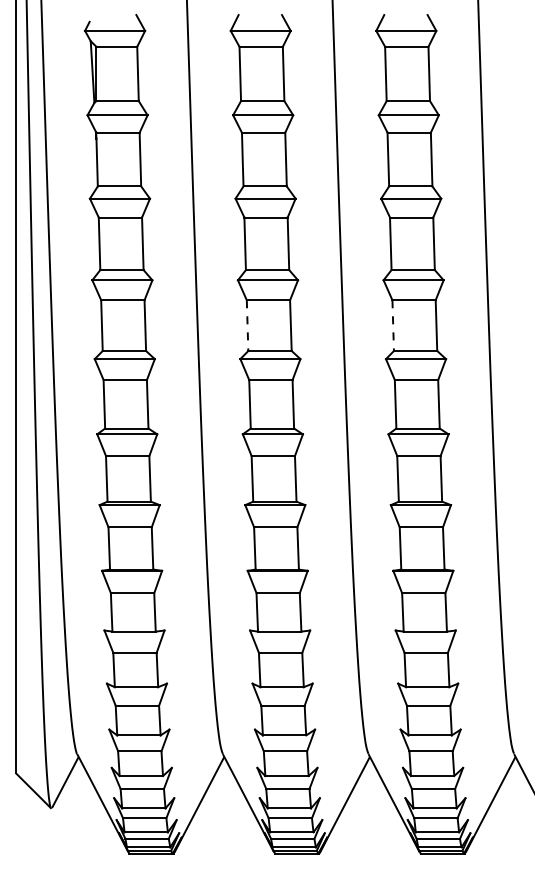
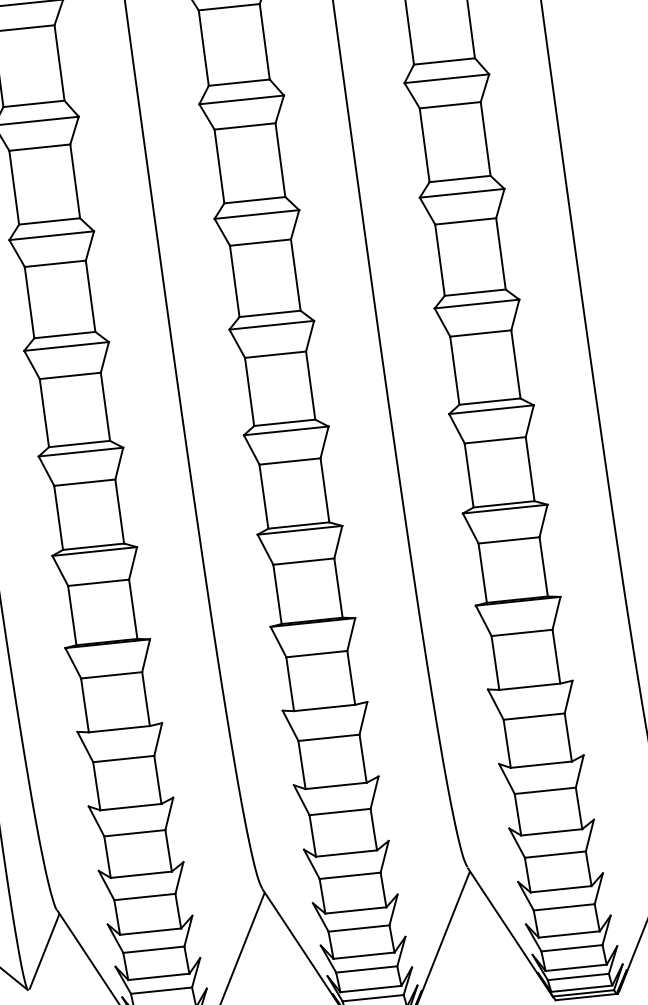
line: (247, 326) -> (234, 282), dashed -> solid
line: (393, 326) -> (440, 261), dashed -> solid

